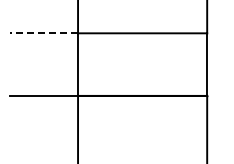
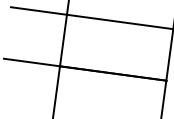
line: (43, 33) -> (38, 11), dashed -> solid

